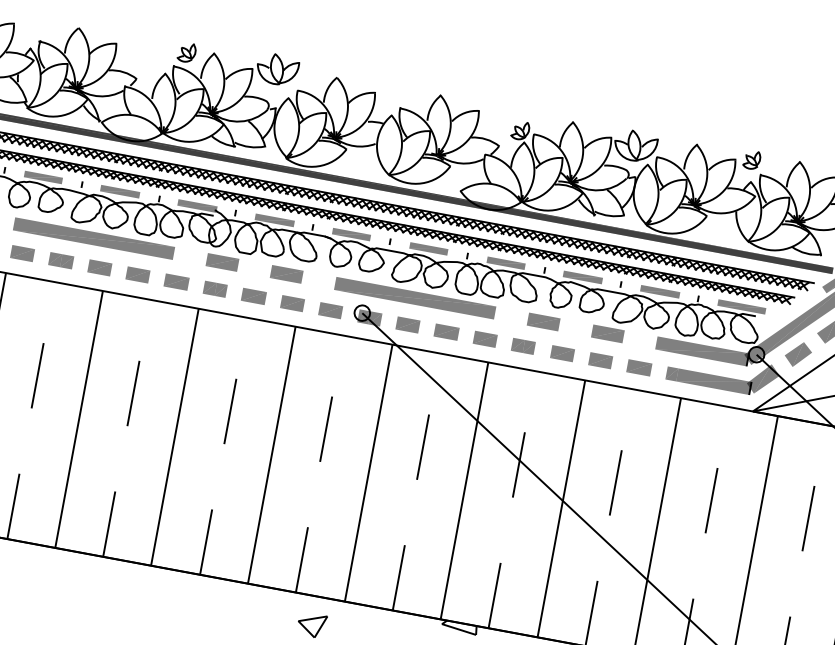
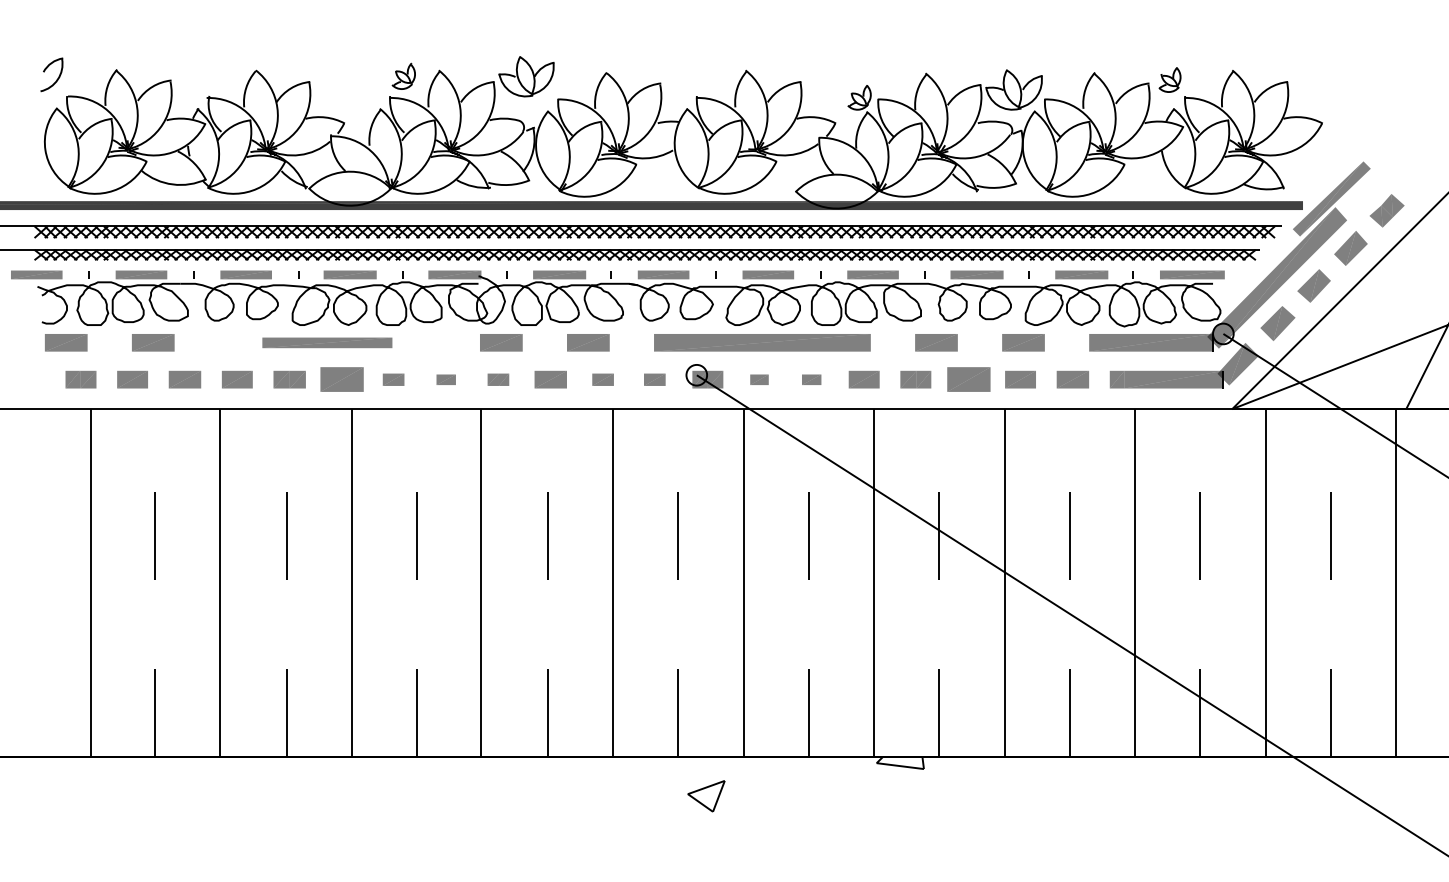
part: (94, 238) -> (327, 342), size x0.6
part: (99, 267) -> (341, 379), size x1.4
part: (137, 274) -> (393, 379), size x0.7
part: (176, 282) -> (446, 379), size x0.6
part: (215, 289) -> (498, 379), size x0.7
part: (292, 303) -> (602, 379), size x0.7
part: (330, 310) -> (654, 379), size x0.7
part: (408, 324) -> (759, 379), size x0.6
part: (446, 332) -> (811, 379), size x0.6
part: (562, 353) -> (968, 379), size x1.4

